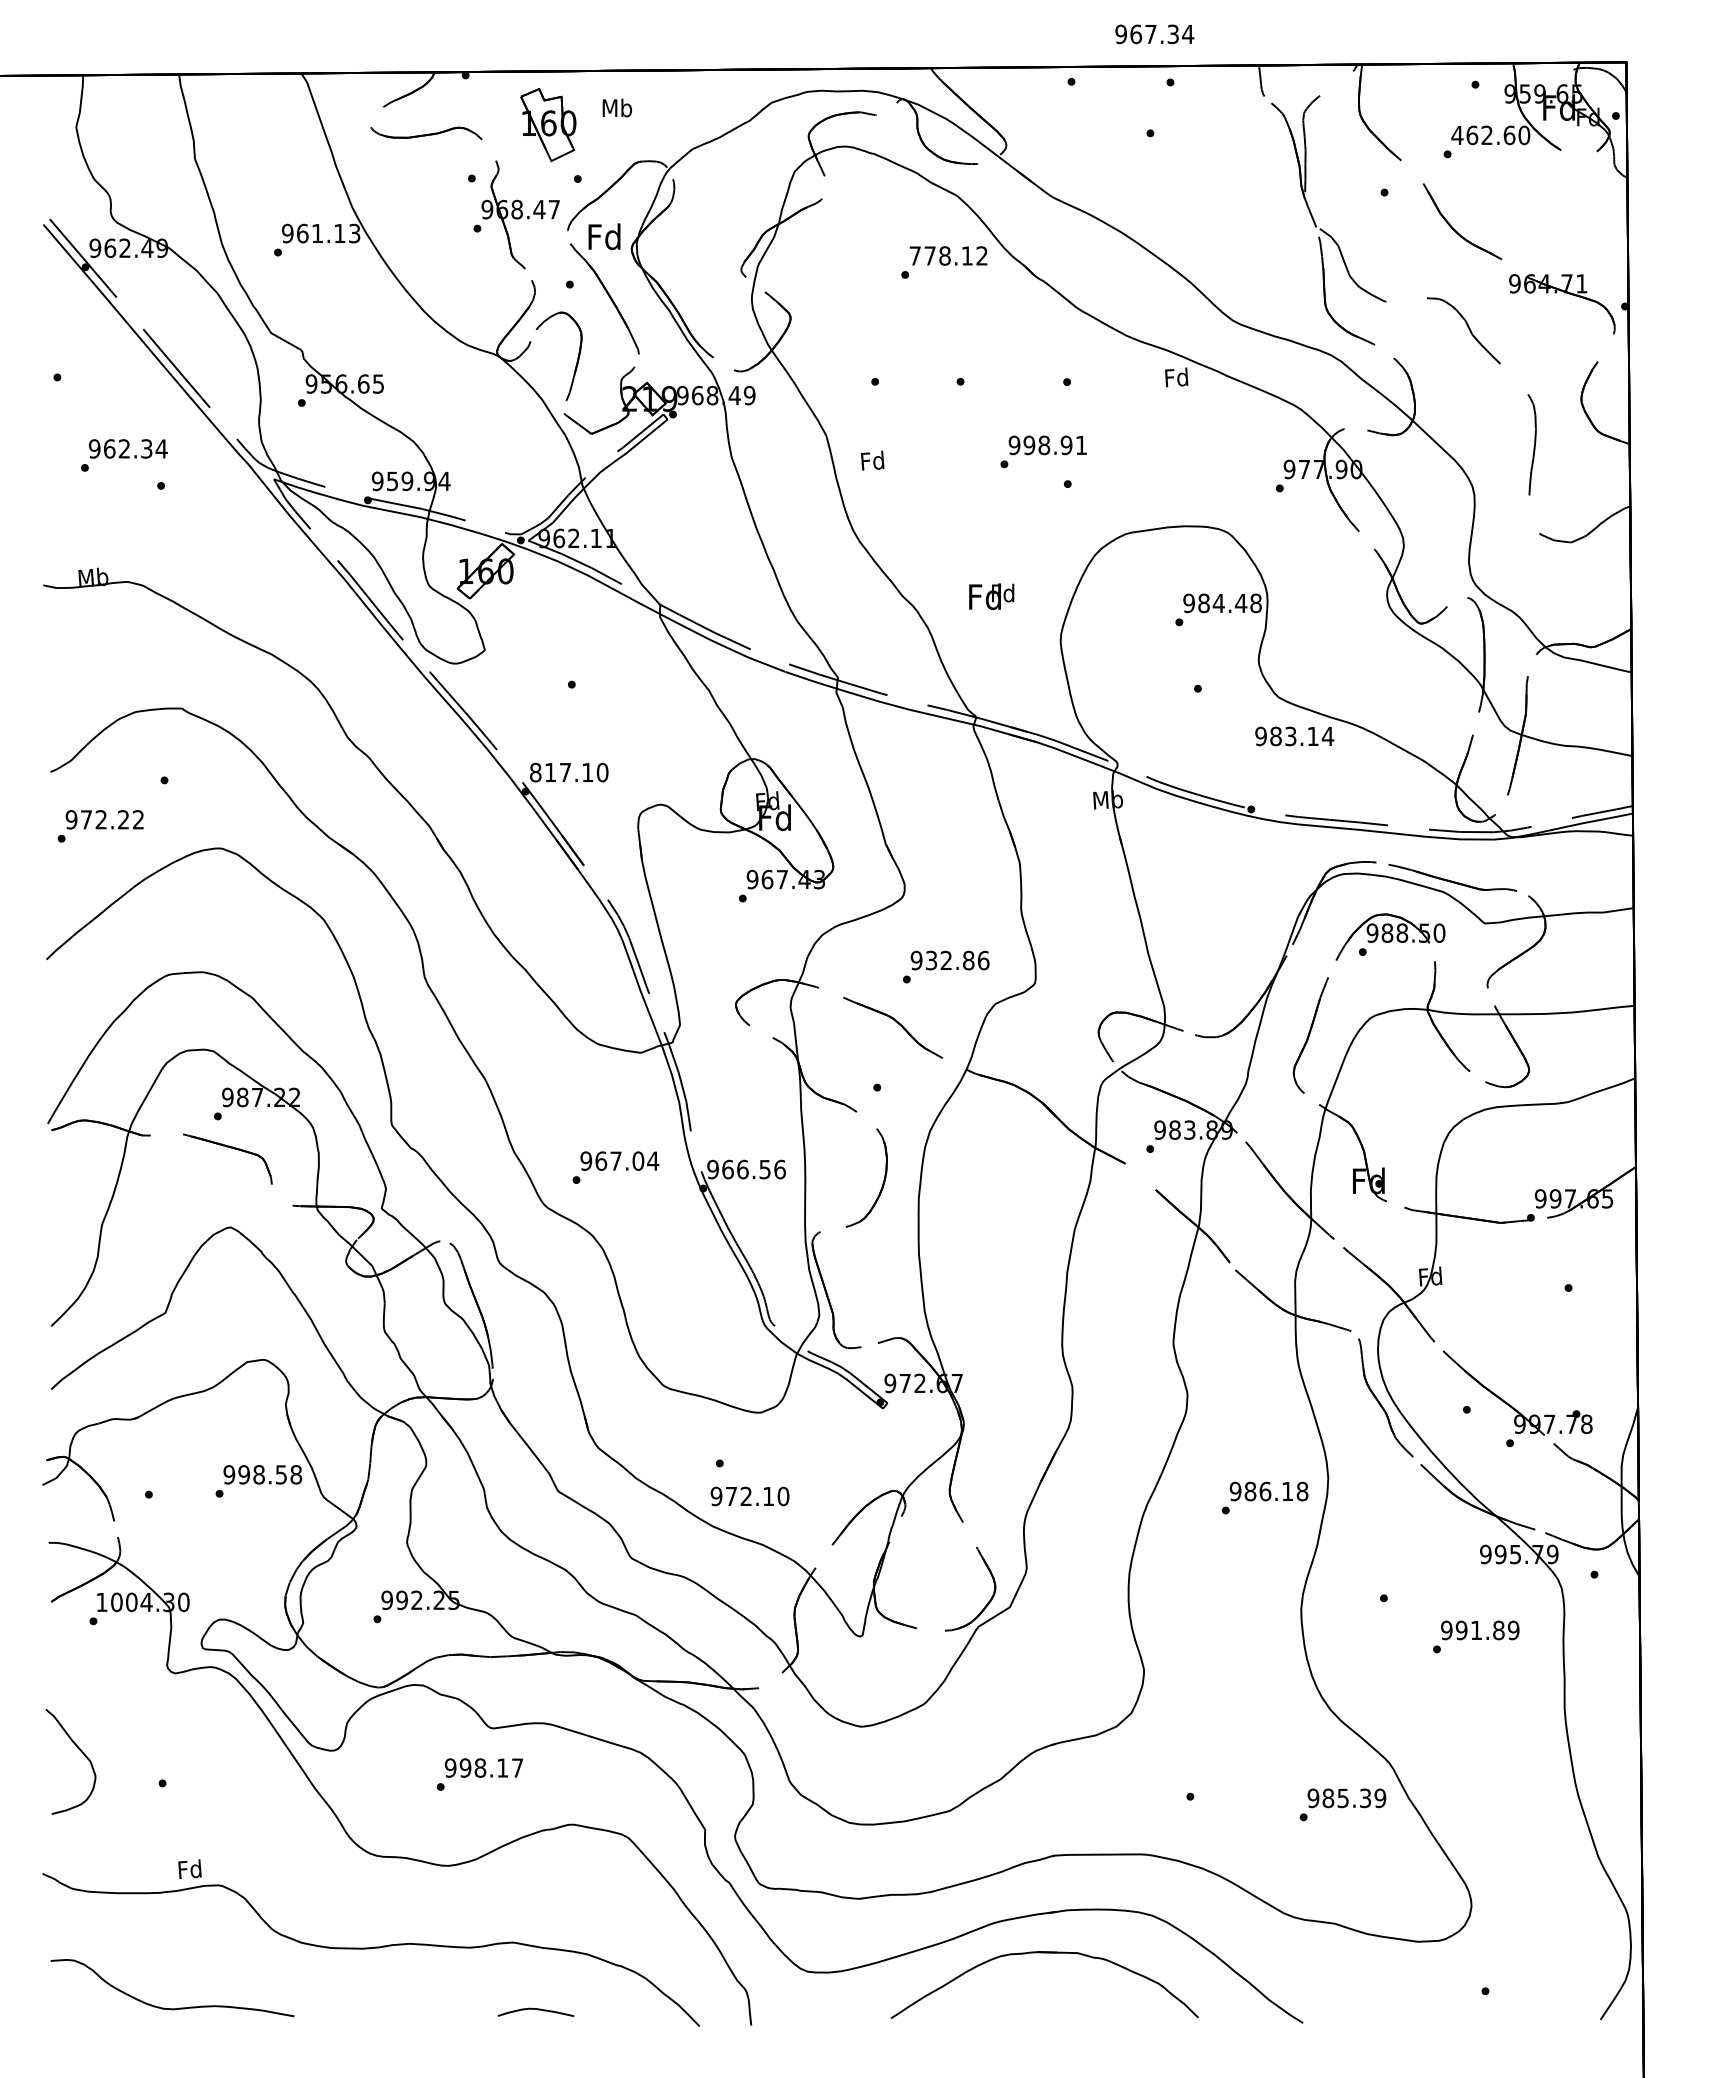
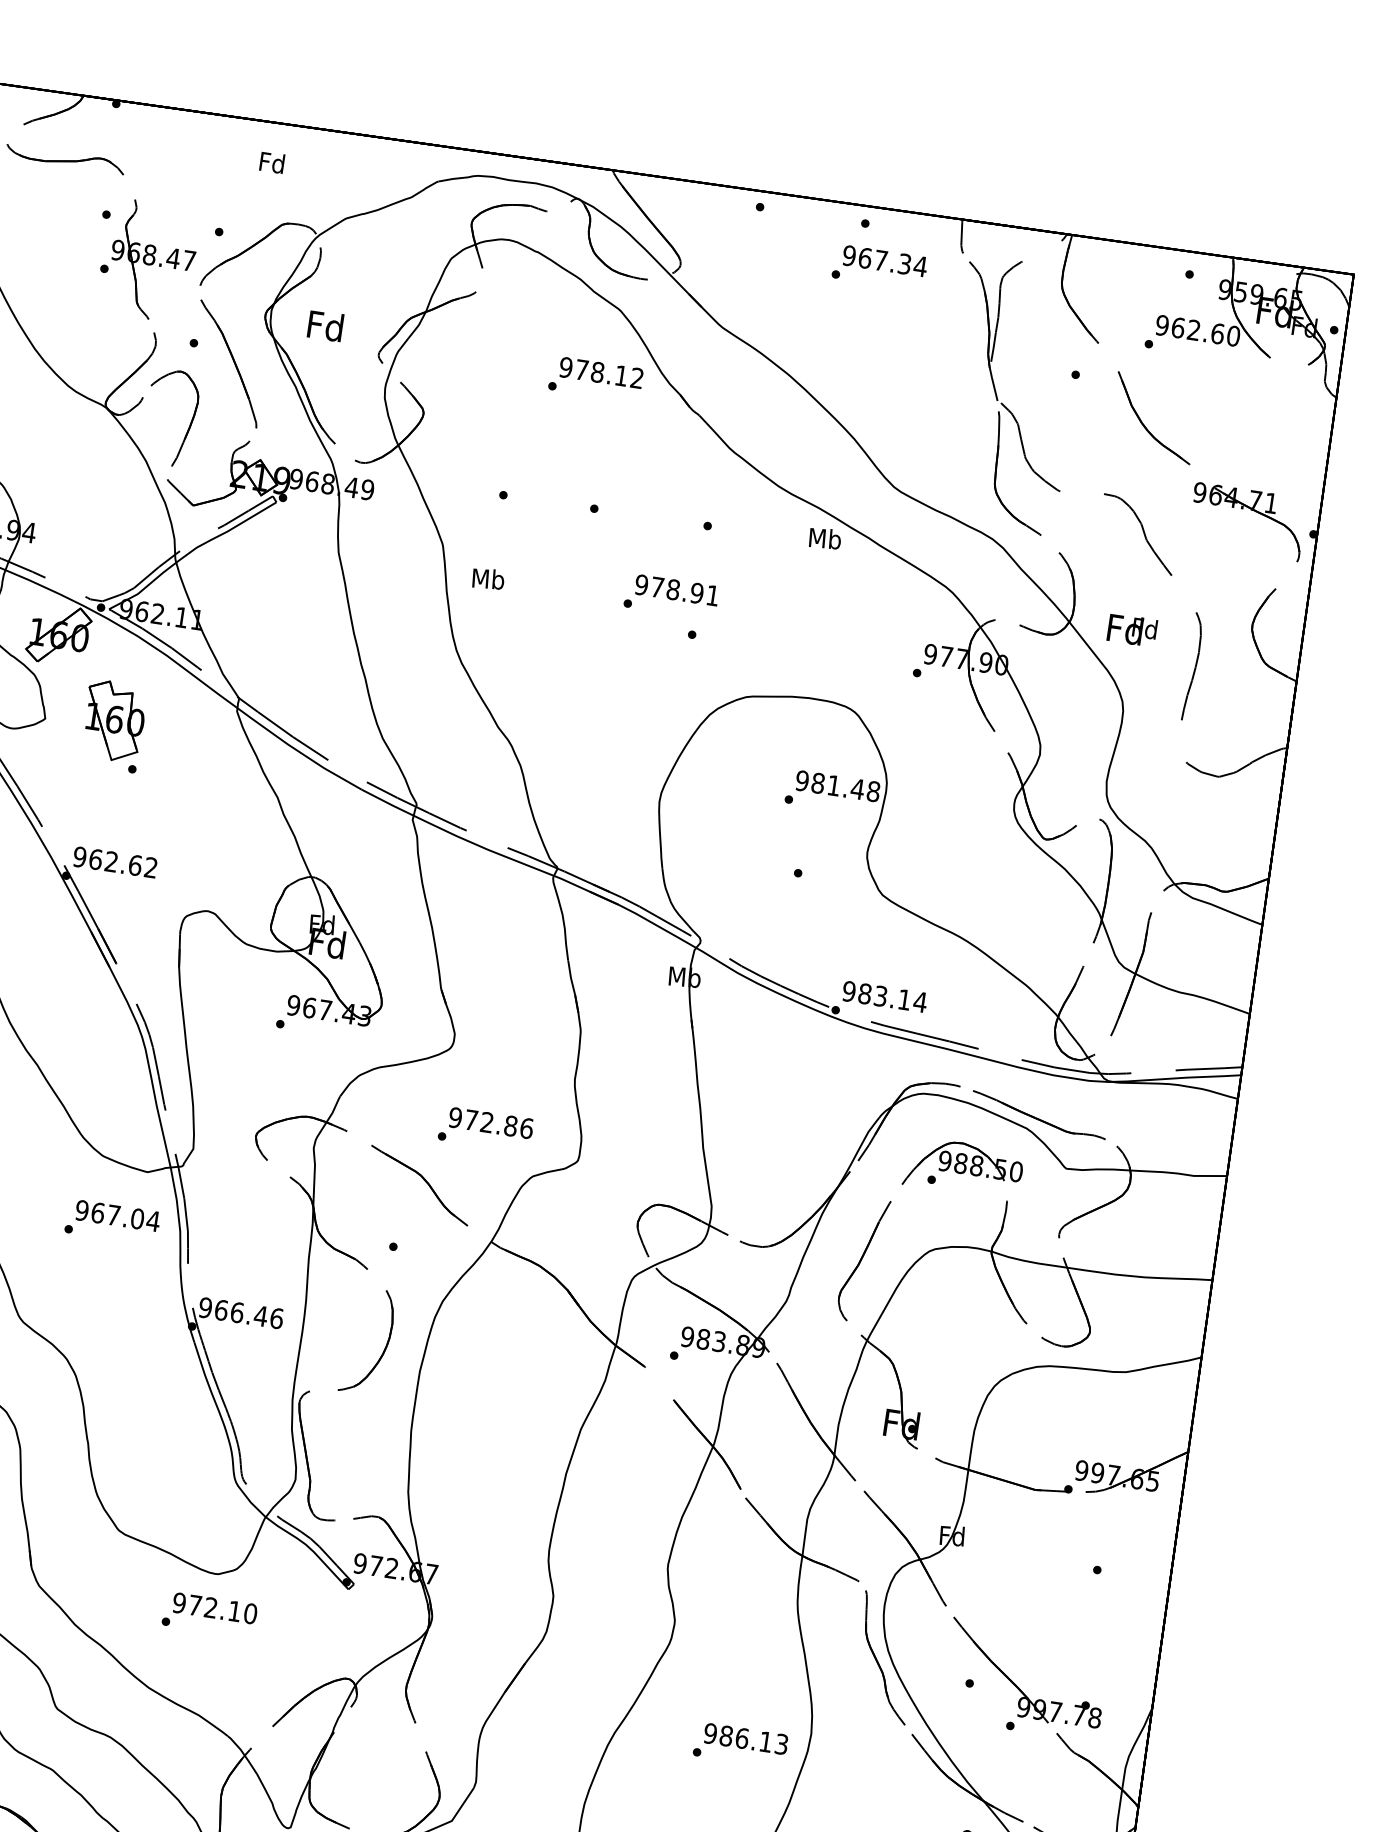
text: (1154, 34) -> (884, 261), moved
text: (617, 107) -> (272, 162), Mb -> Fd
part: (548, 125) -> (114, 721), moved
text: (1457, 135) -> (1162, 325), 462.60 -> 962.60
text: (604, 236) -> (325, 325), moved
text: (914, 255) -> (565, 367), 778.12 -> 978.12
text: (1176, 377) -> (824, 538), Fd -> Mb
text: (1029, 445) -> (657, 587), 998.91 -> 978.91
text: (872, 460) -> (488, 578), Fd -> Mb
text: (991, 596) -> (1132, 630), moved
text: (1218, 603) -> (833, 785), 984.48 -> 981.48
text: (1294, 736) -> (884, 996), moved
text: (568, 772) -> (114, 862), 817.10 -> 962.62
text: (931, 960) -> (471, 1120), 932.86 -> 972.86
text: (615, 1167) -> (112, 1222), moved
text: (765, 1169) -> (261, 1316), 966.56 -> 966.46
text: (1302, 1491) -> (781, 1744), 986.18 -> 986.13
text: (749, 1496) -> (214, 1608), moved

